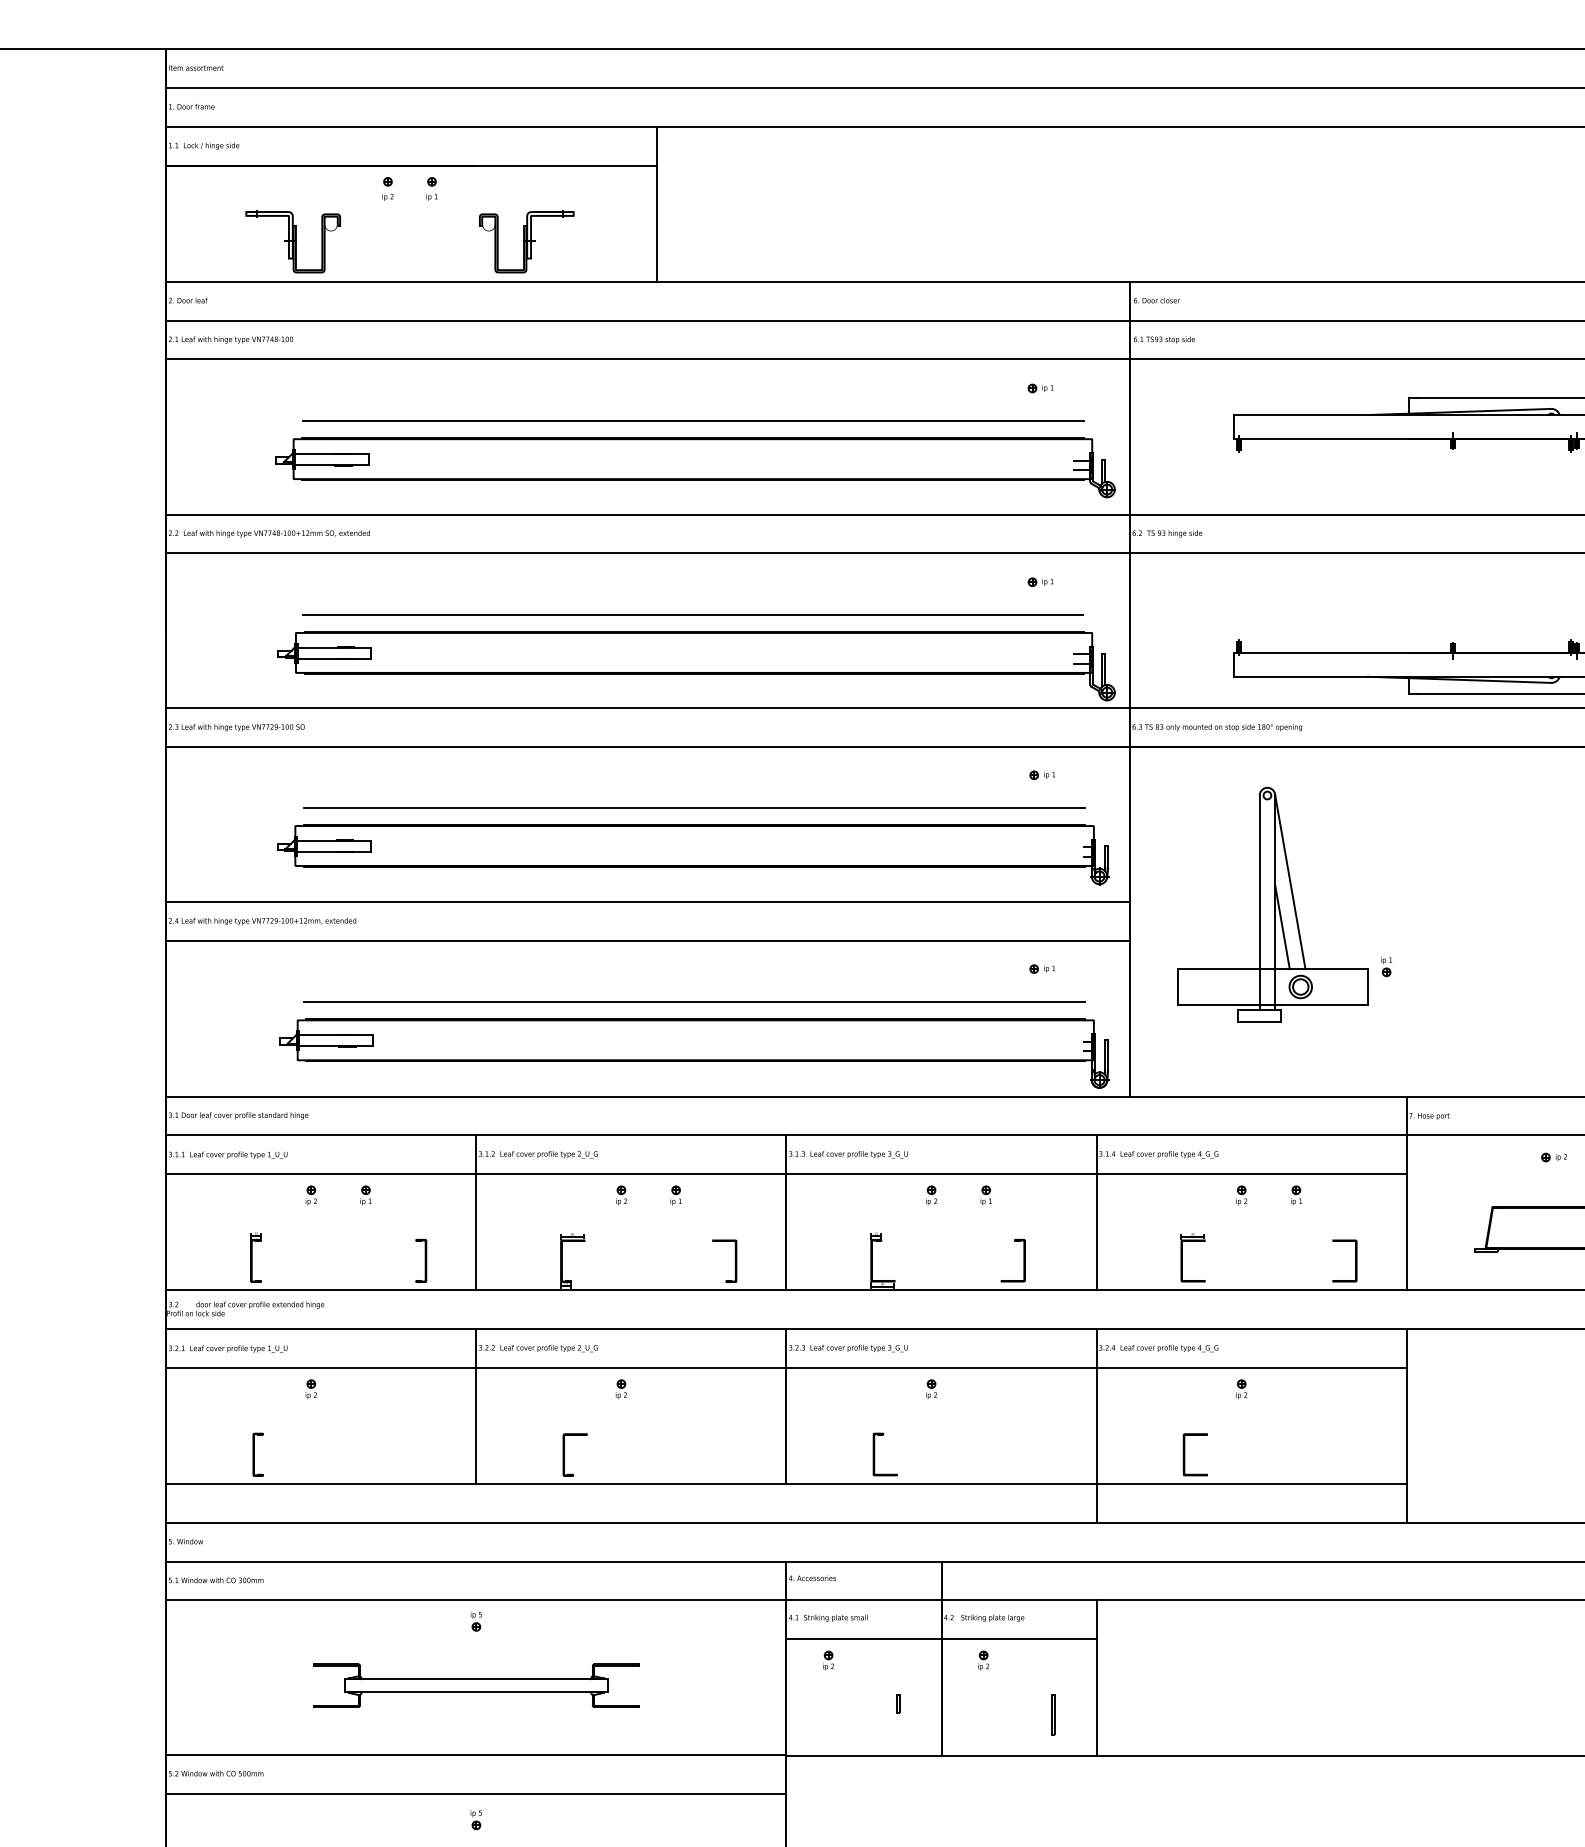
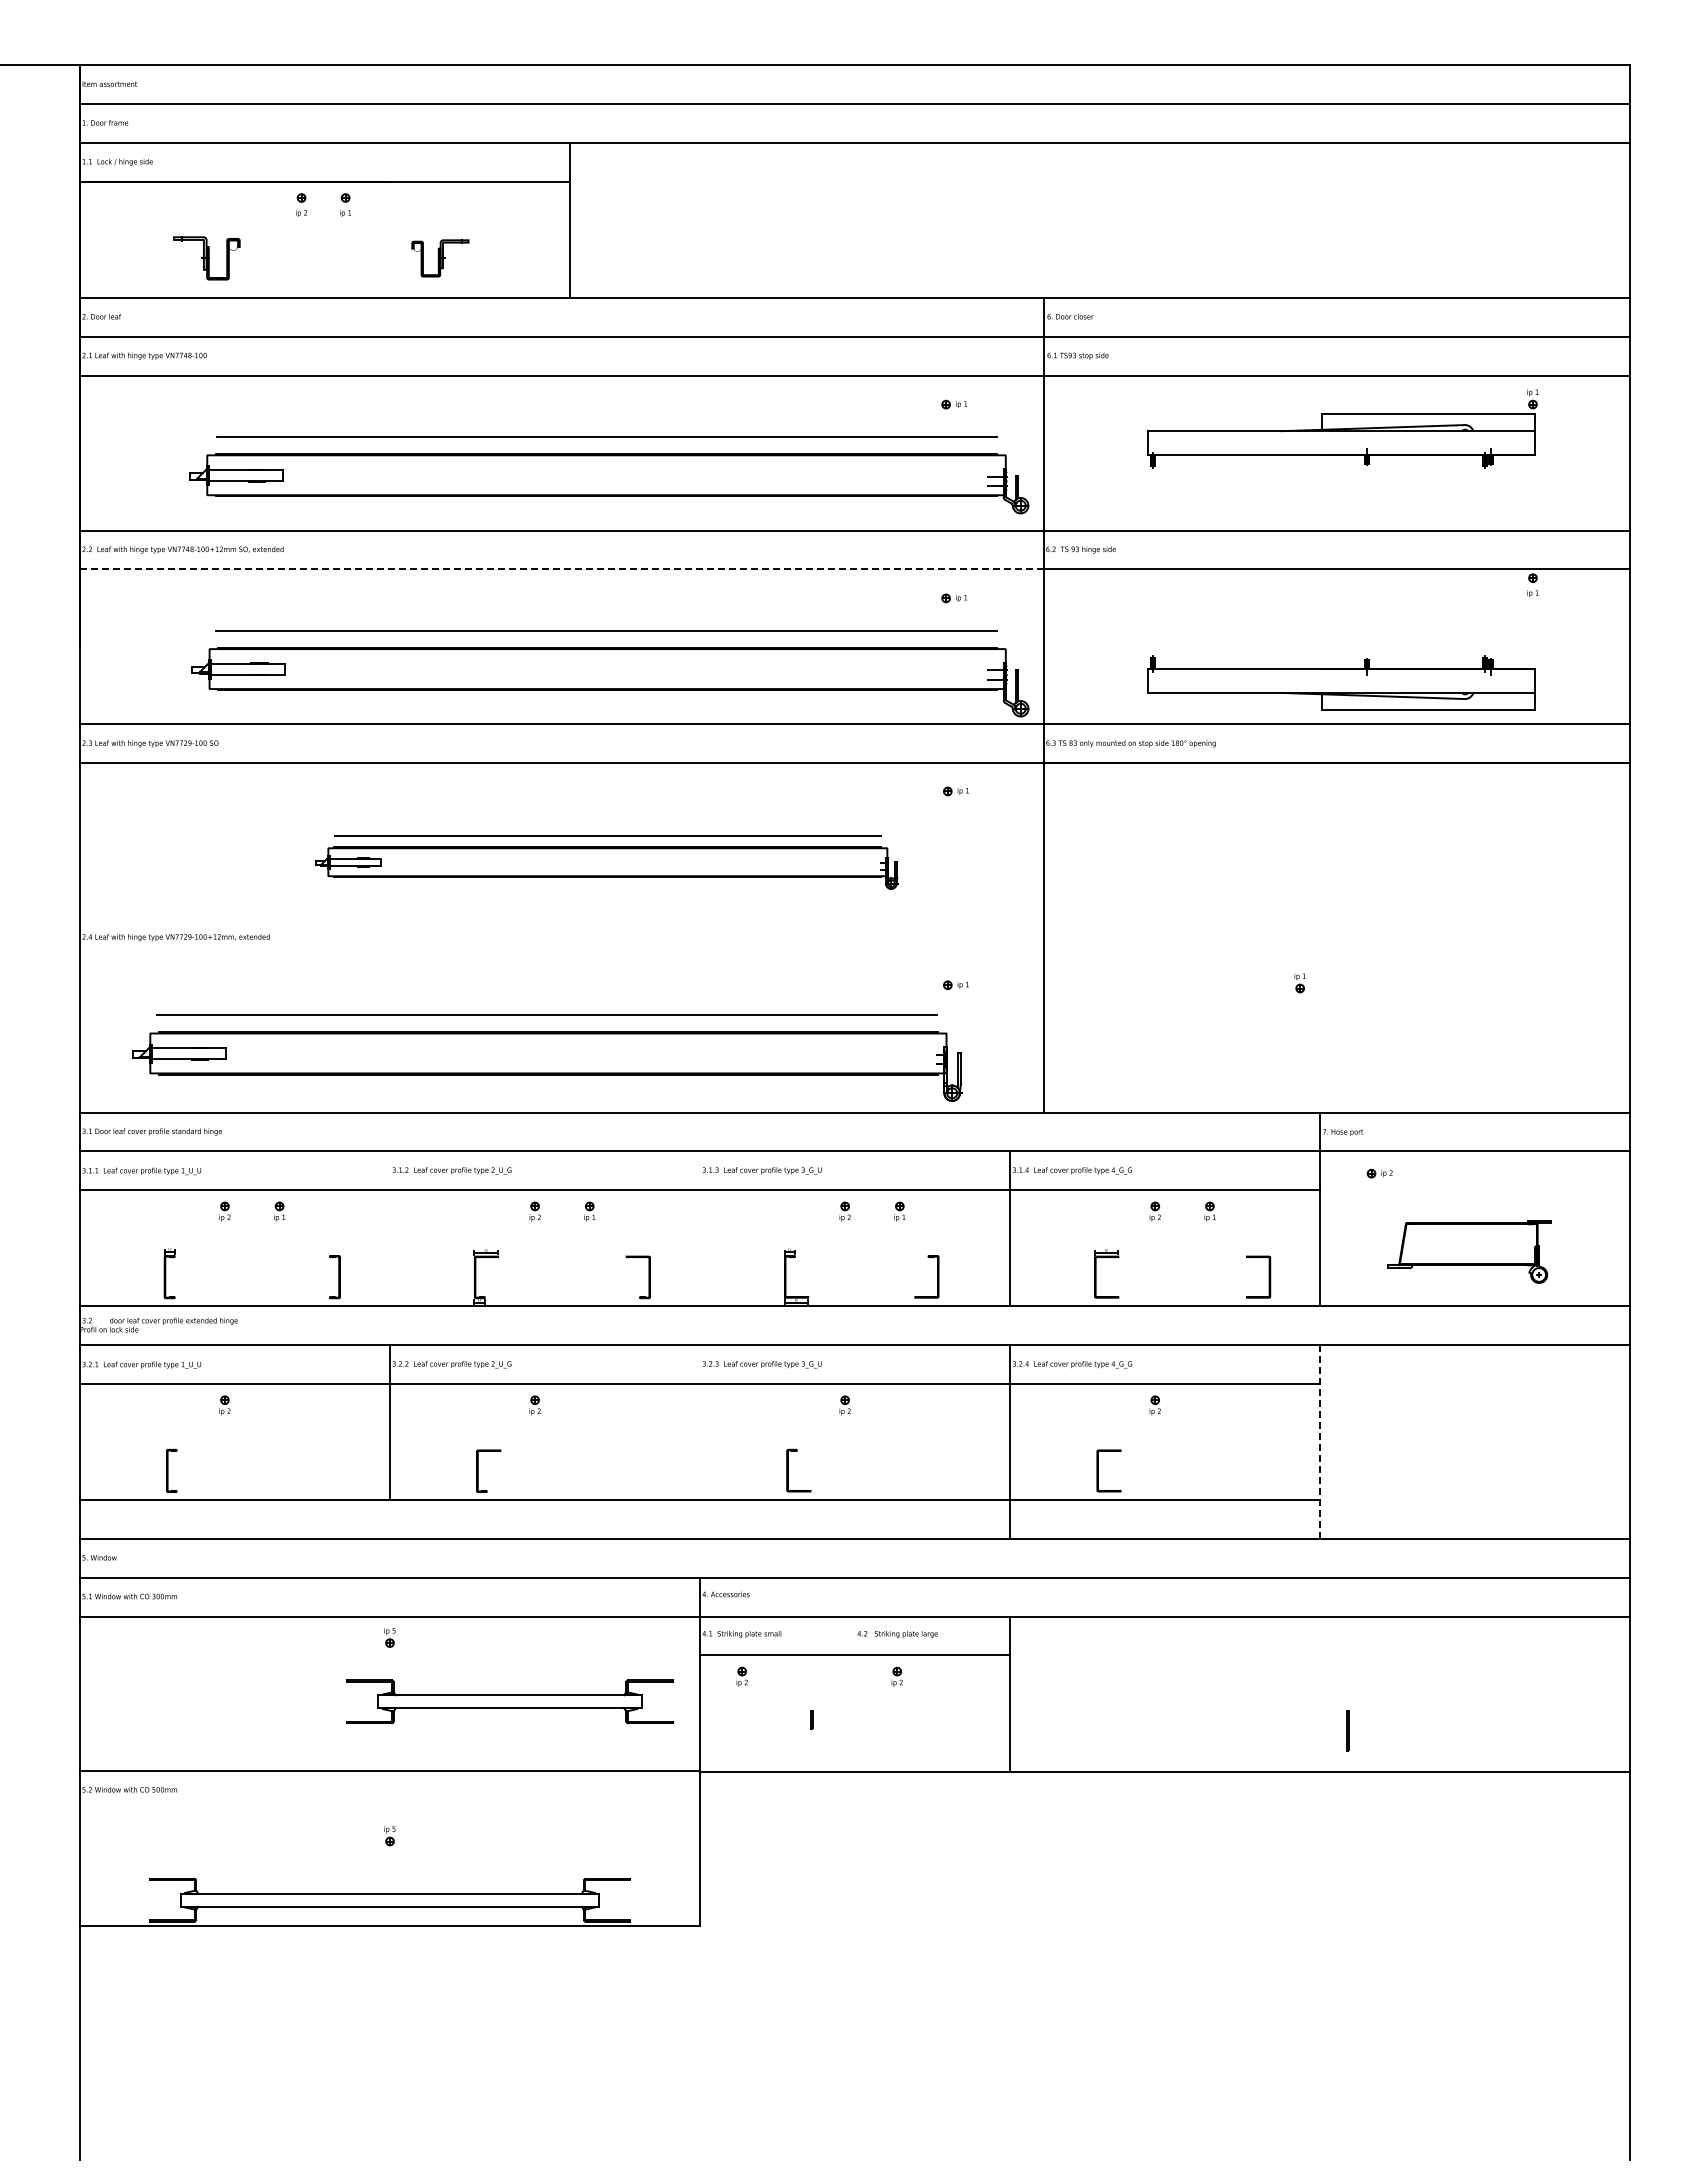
part: (292, 242) -> (206, 258), size x0.7
part: (526, 242) -> (440, 258), size x0.6
line: (647, 553) -> (561, 569), solid -> dashed
part: (692, 846) -> (606, 862), size x0.7
line: (647, 902) -> (561, 918), removed
part: (1272, 904) -> (1186, 920), removed
line: (647, 941) -> (561, 957), removed
part: (694, 1044) -> (547, 1057), moved
part: (1553, 1157) -> (1379, 1173), moved
line: (475, 1212) -> (389, 1228), removed
line: (786, 1212) -> (700, 1228), removed
line: (786, 1406) -> (700, 1422), removed
line: (1406, 1425) -> (1320, 1441), solid -> dashed
line: (941, 1658) -> (855, 1674), removed
part: (475, 1685) -> (509, 1701), moved
line: (1052, 1714) -> (1347, 1730), moved
line: (475, 1793) -> (389, 1809), removed

